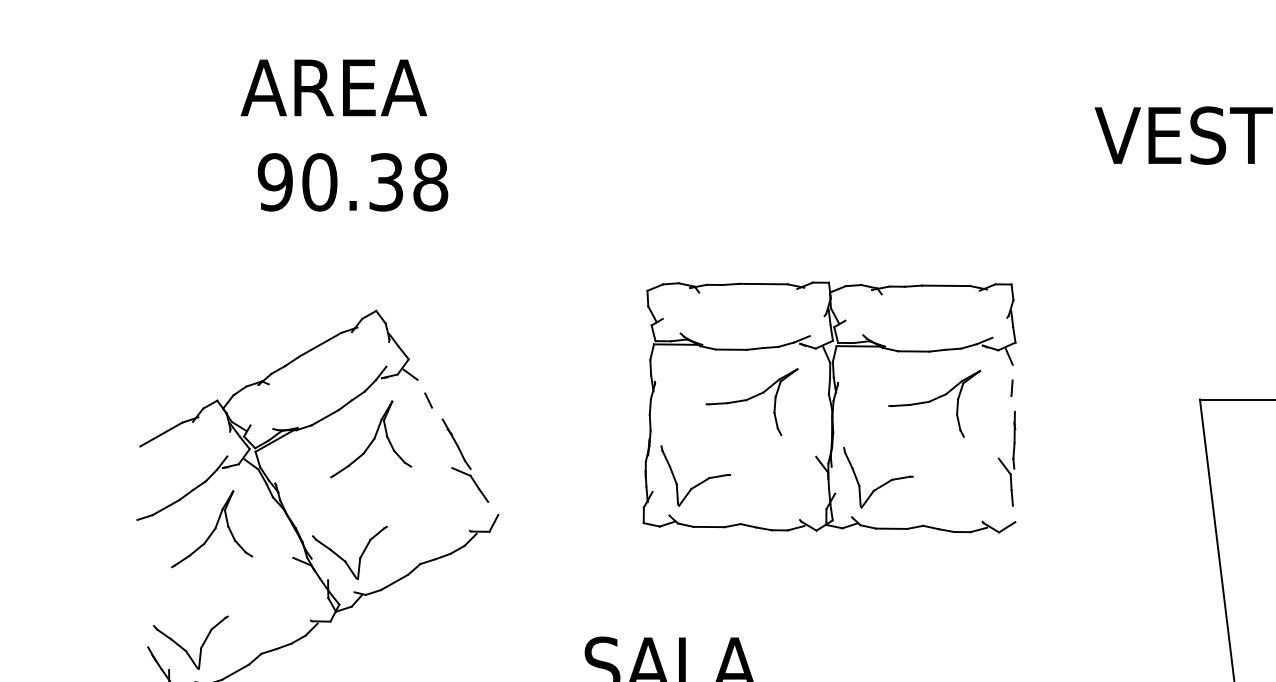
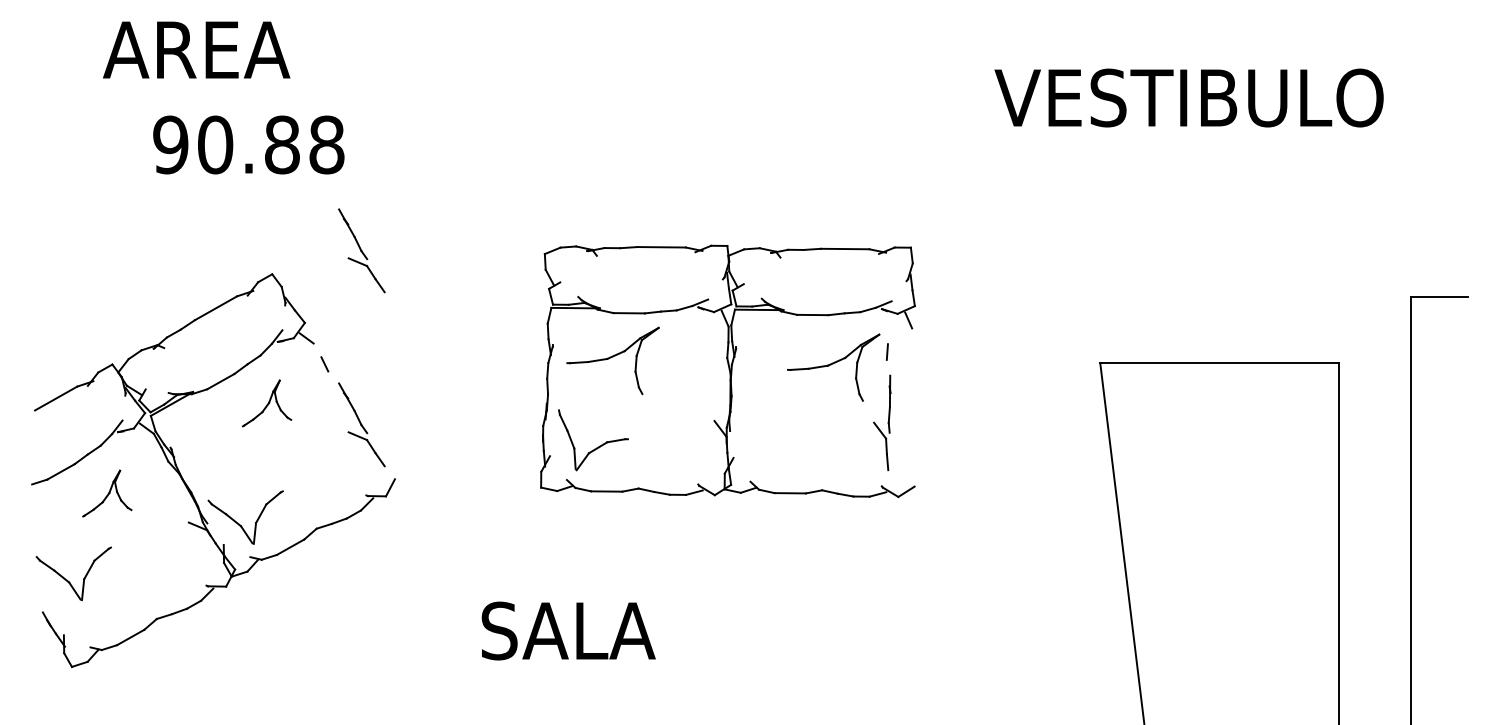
text: (333, 87) -> (196, 49), moved
text: (386, 181) -> (282, 144), 90.38 -> 90.88
part: (465, 287) -> (361, 250), added
line: (1011, 387) -> (886, 351), moved
part: (751, 401) -> (612, 360), moved
part: (370, 439) -> (266, 403), size x0.6
part: (1007, 458) -> (882, 422), moved
part: (880, 485) -> (779, 449), removed
part: (212, 528) -> (107, 493), size x0.6
part: (184, 648) -> (67, 579), moved

